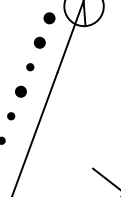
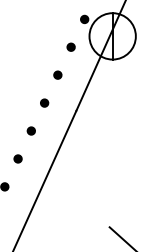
part: (48, 17) -> (70, 46), size x0.62
part: (39, 42) -> (57, 74), size x0.62
part: (20, 91) -> (30, 130), size x0.62

